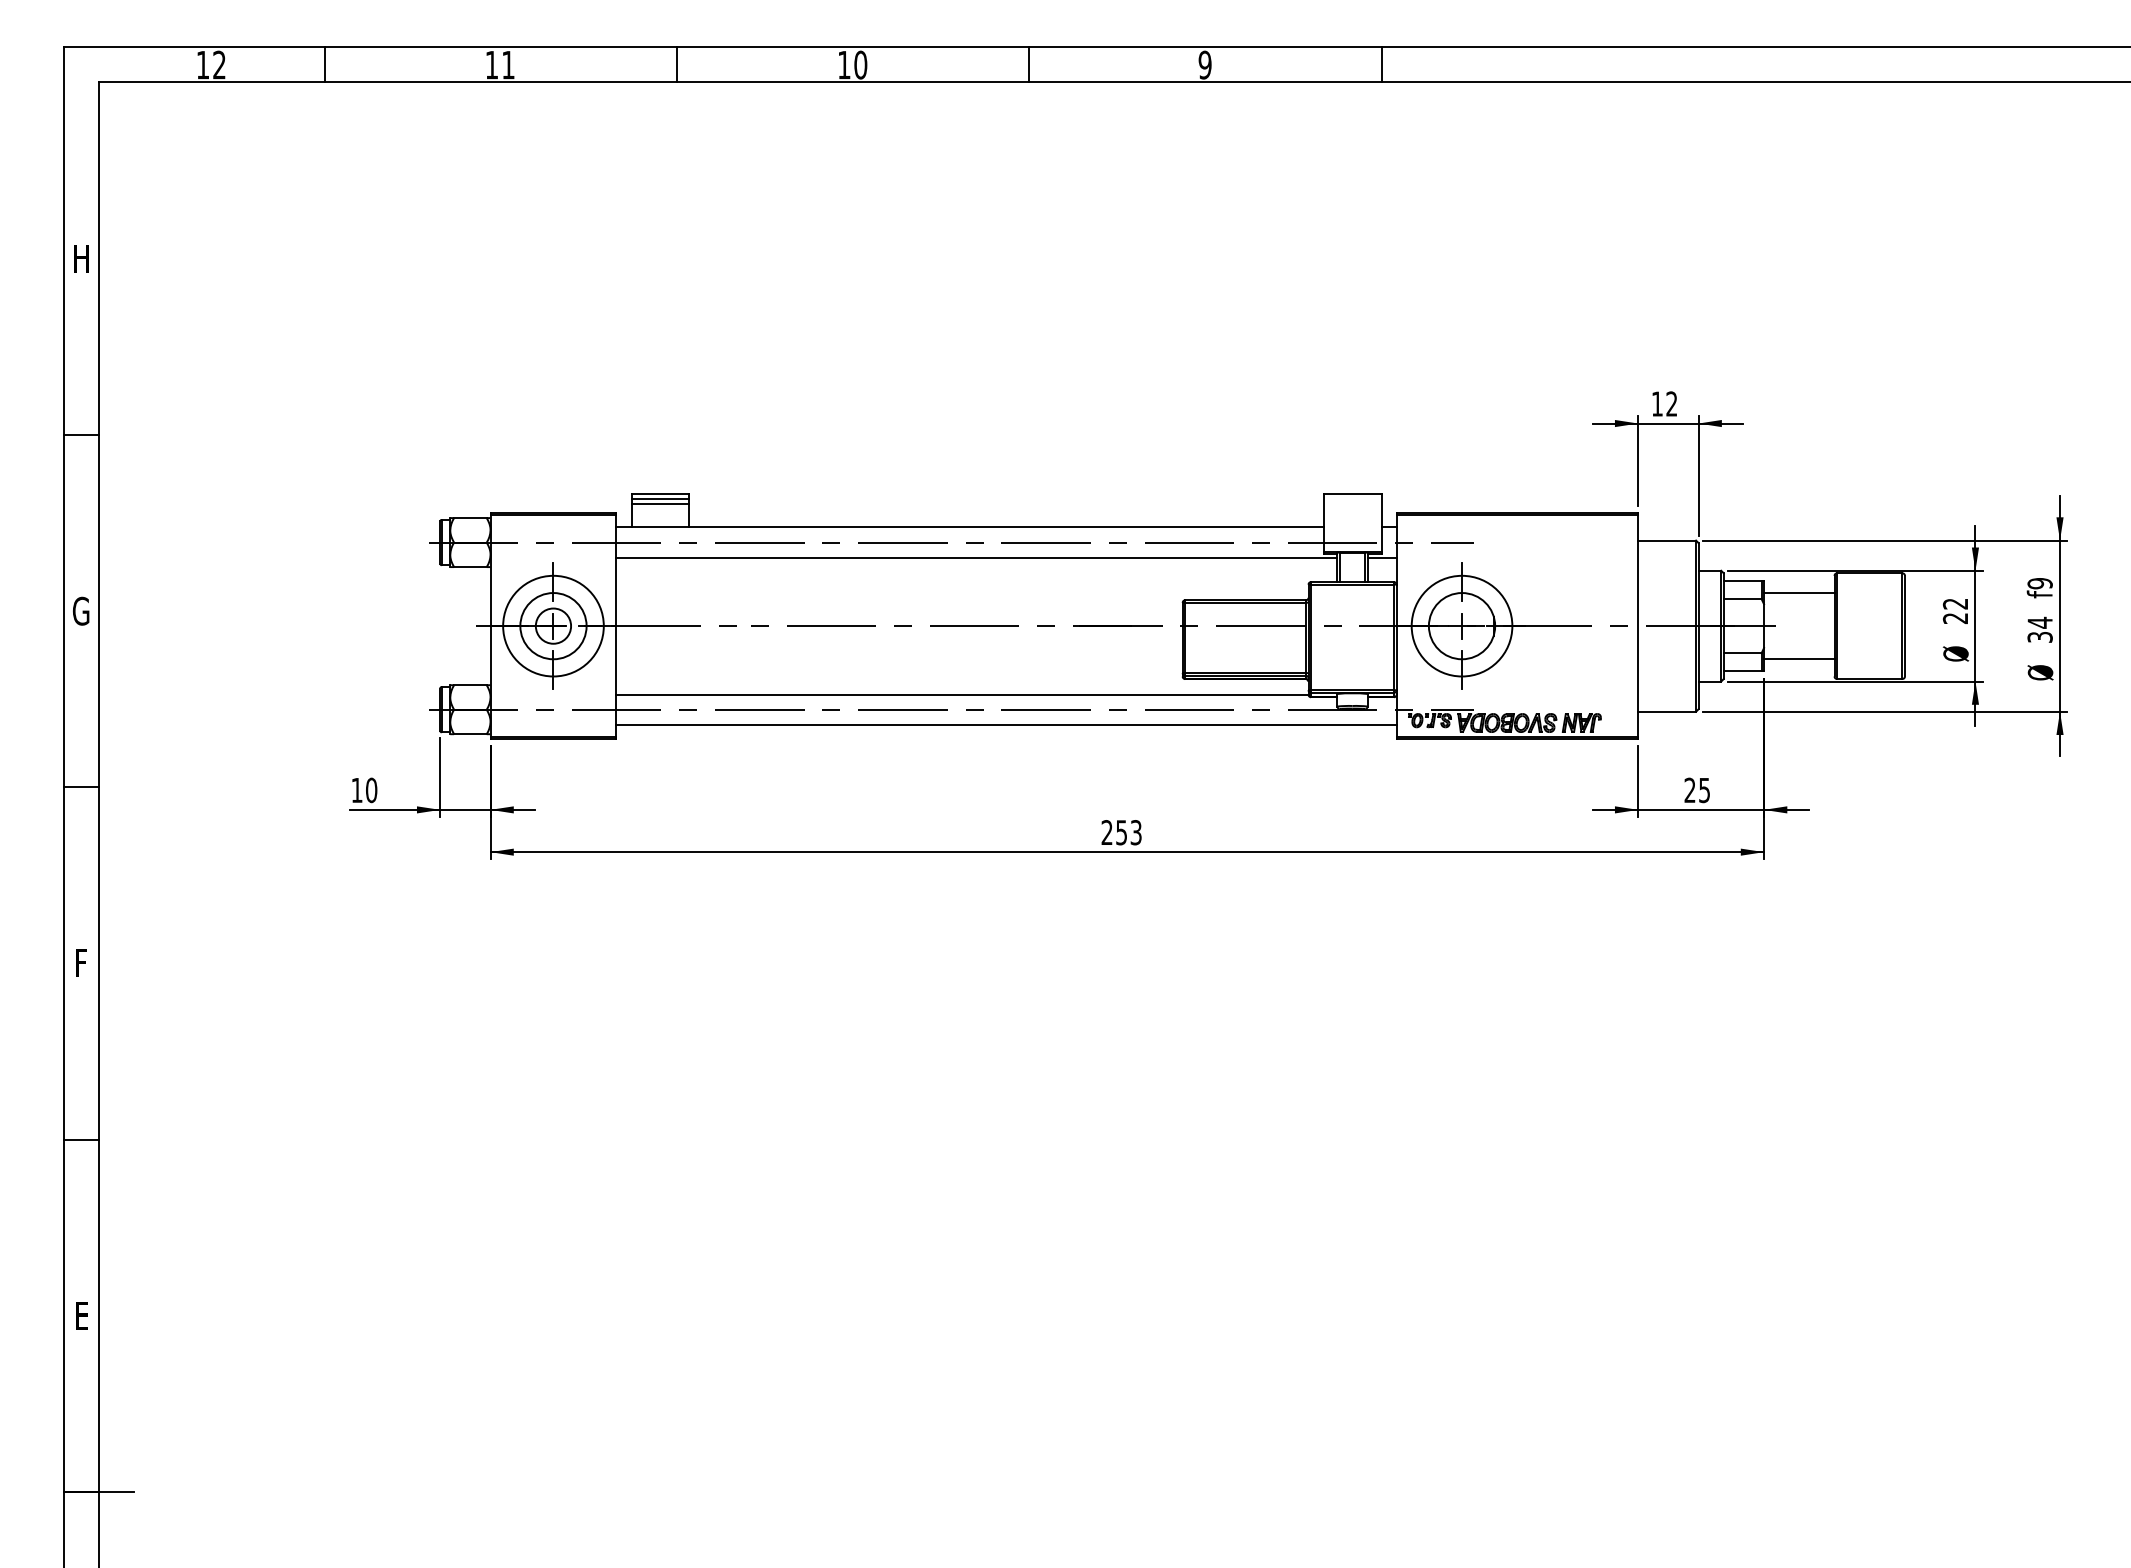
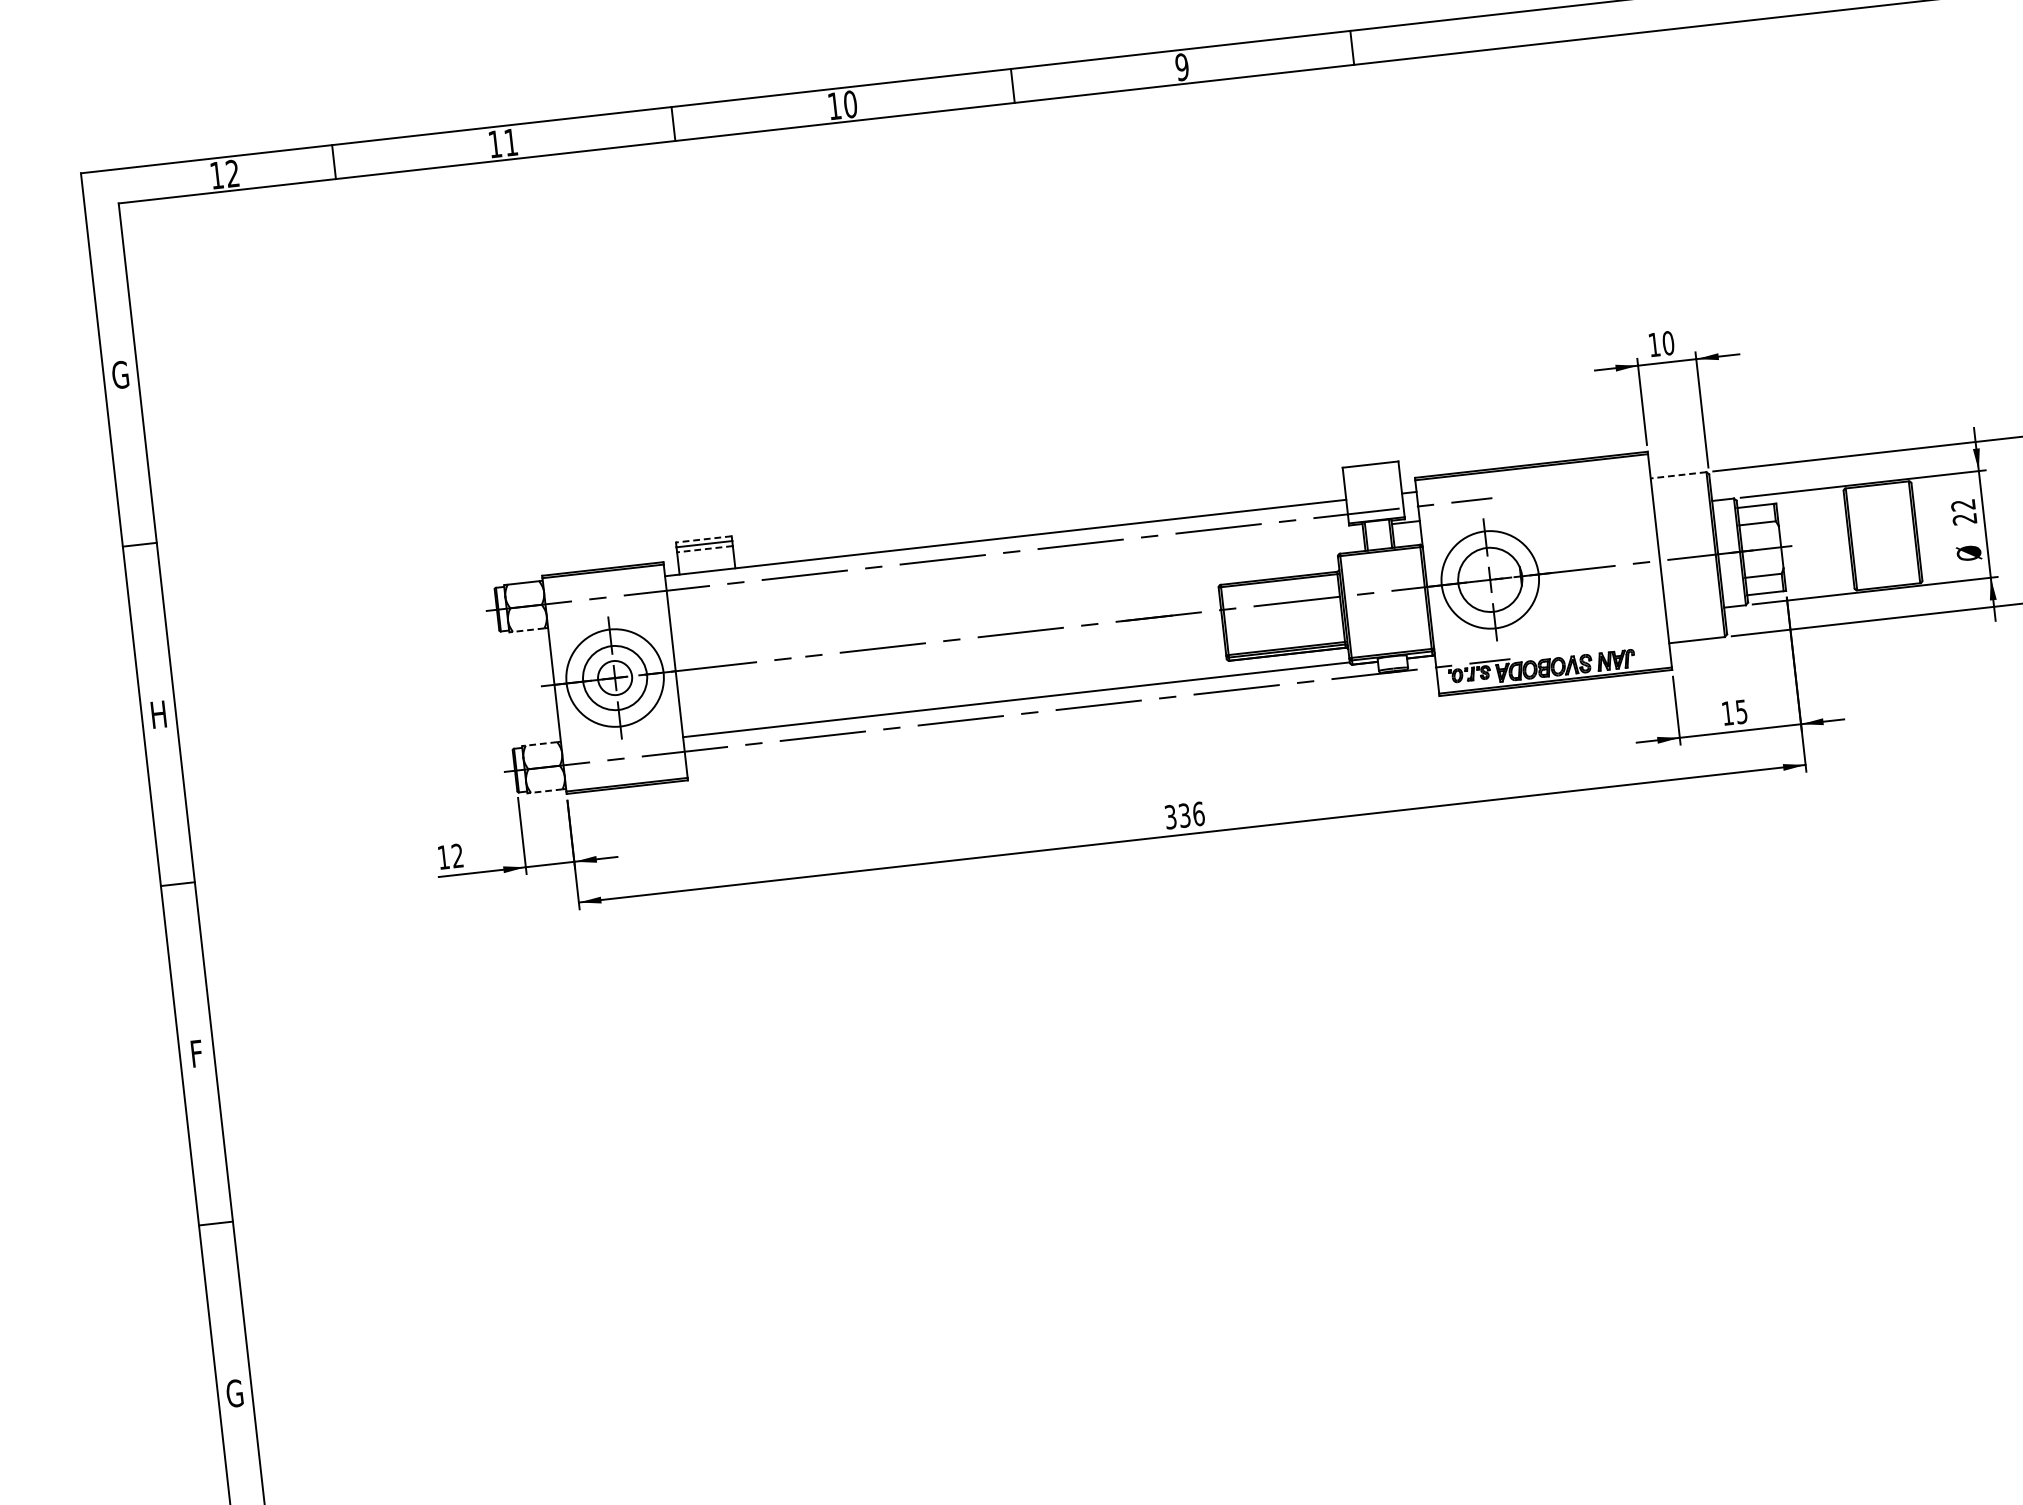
text: (81, 258) -> (120, 374), H -> G
text: (1671, 403) -> (1667, 342), 12 -> 10
line: (660, 494) -> (703, 539), solid -> dashed
line: (660, 504) -> (705, 549), solid -> dashed
line: (1667, 540) -> (1678, 475), solid -> dashed
line: (976, 557) -> (1015, 566), removed
line: (469, 567) -> (527, 630), solid -> dashed
line: (1799, 593) -> (1811, 511), removed
text: (80, 610) -> (157, 714), G -> H
line: (1799, 658) -> (1818, 574), removed
line: (469, 685) -> (540, 744), solid -> dashed
line: (1006, 724) -> (1062, 723), removed
line: (469, 734) -> (545, 791), solid -> dashed
text: (1689, 789) -> (1727, 712), 25 -> 15
text: (371, 790) -> (457, 856), 10 -> 12
text: (1121, 832) -> (1184, 815), 253 -> 336
text: (81, 1315) -> (234, 1393), E -> G

